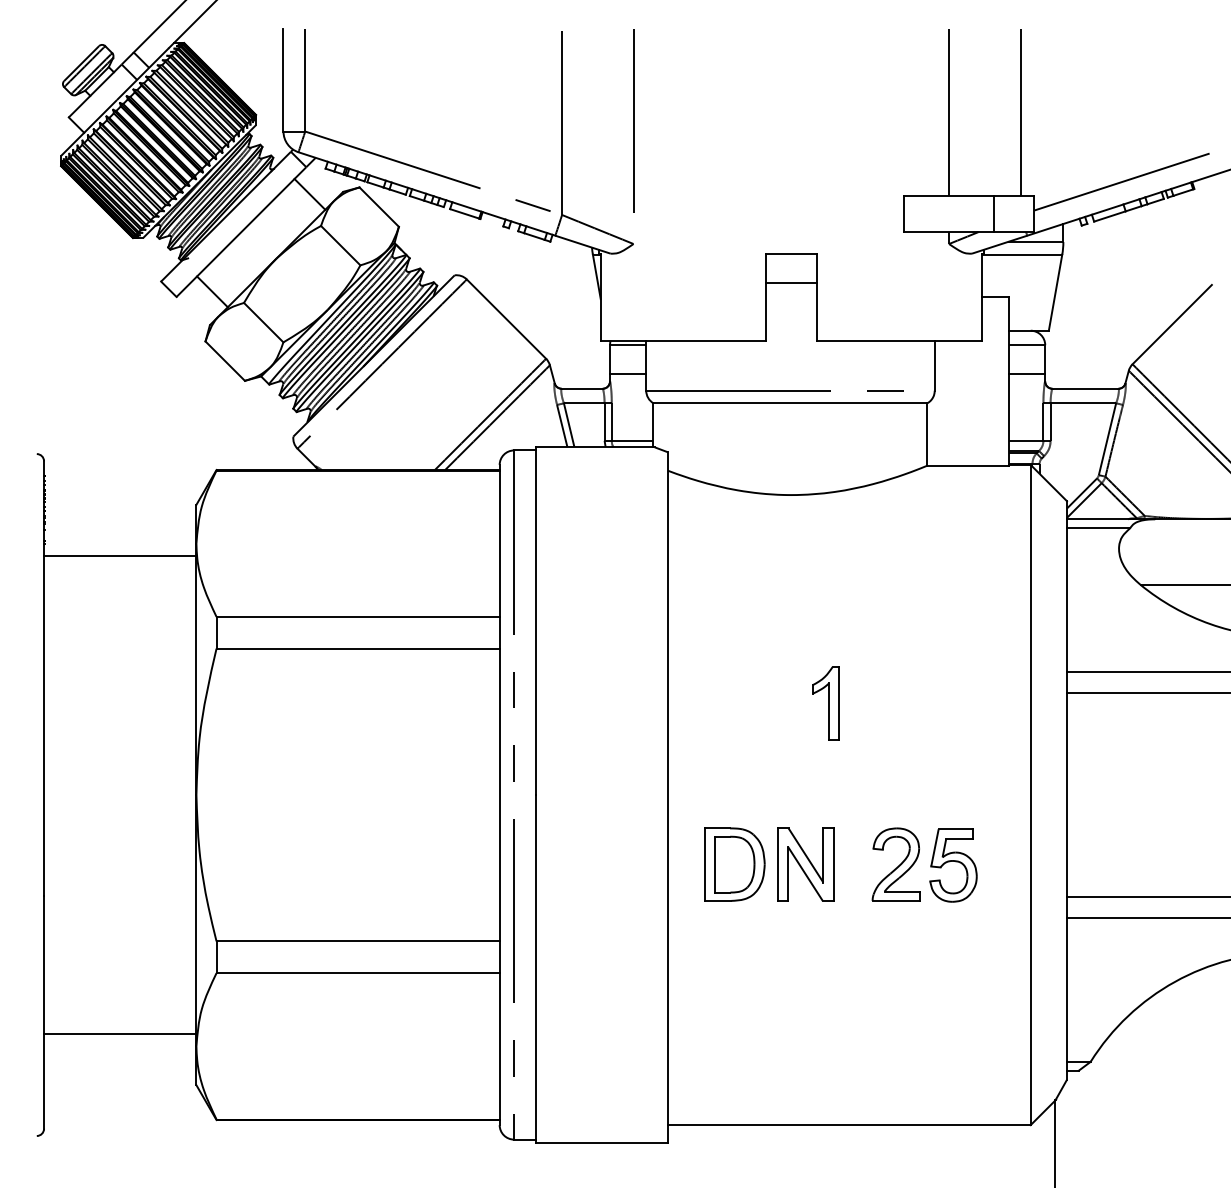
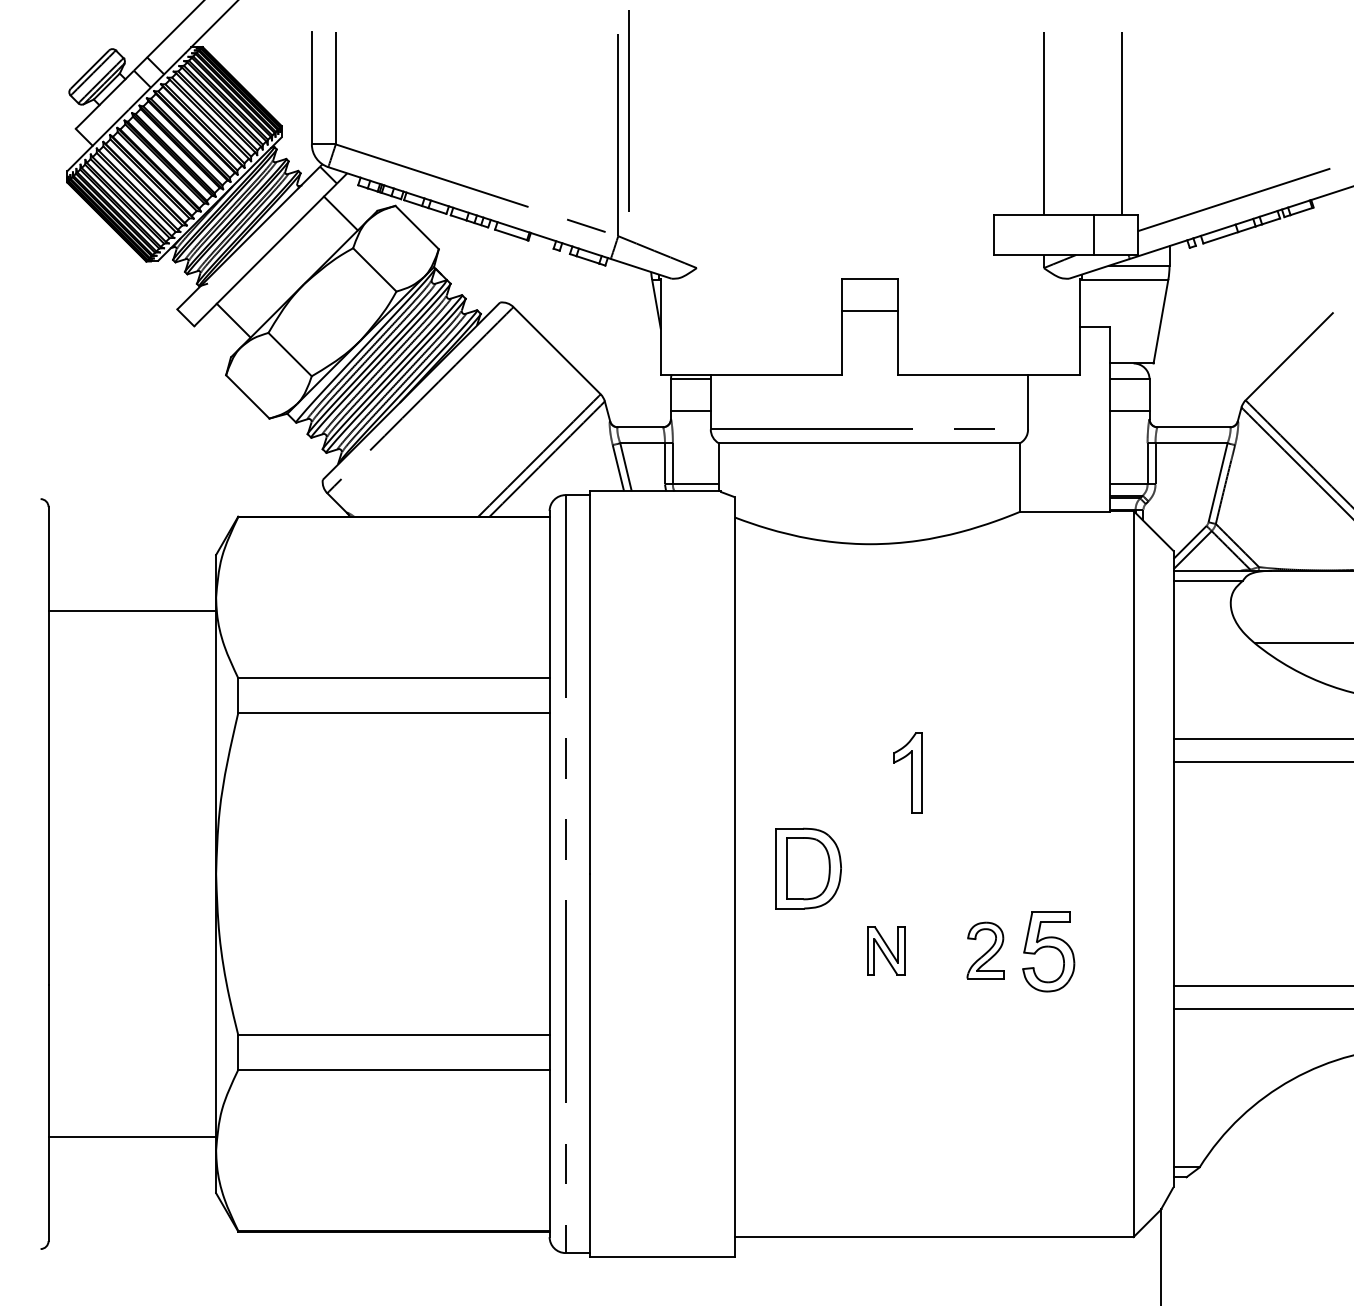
line: (633, 120) -> (628, 110), moved
part: (735, 864) -> (808, 868), moved
part: (805, 864) -> (885, 950), size x0.6
part: (896, 864) -> (985, 950), size x0.7

